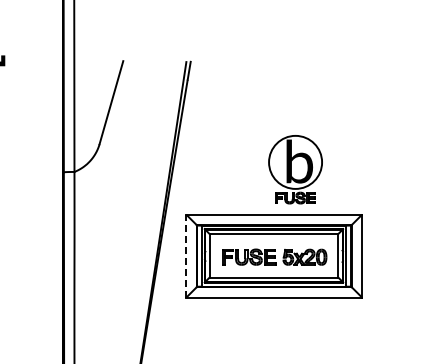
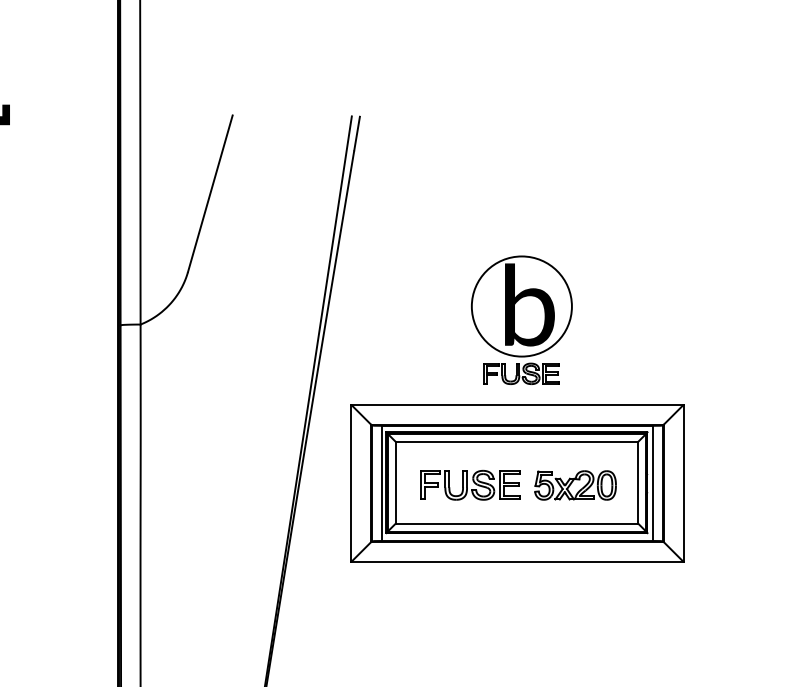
part: (295, 169) -> (521, 319), moved
line: (186, 256) -> (351, 484), dashed -> solid

